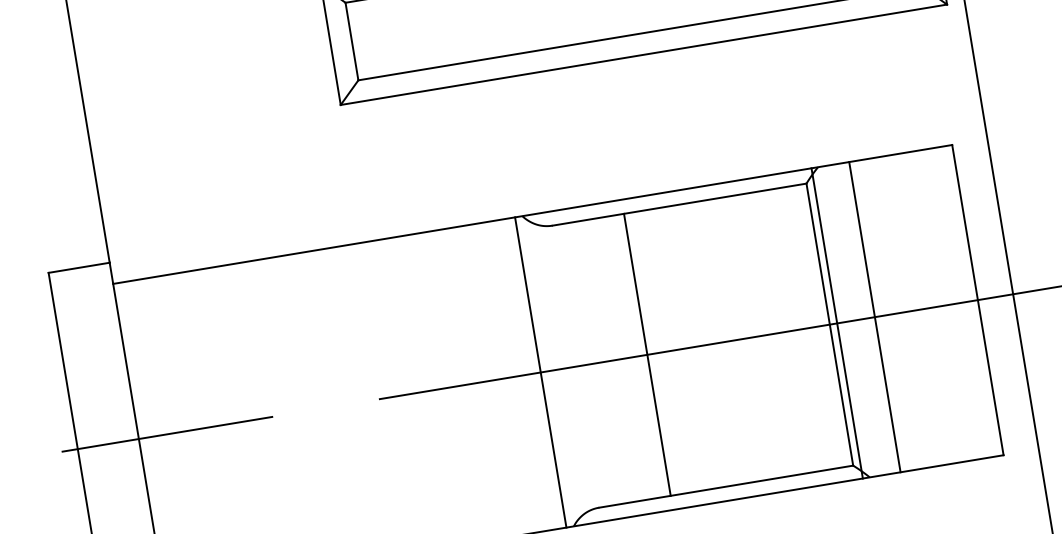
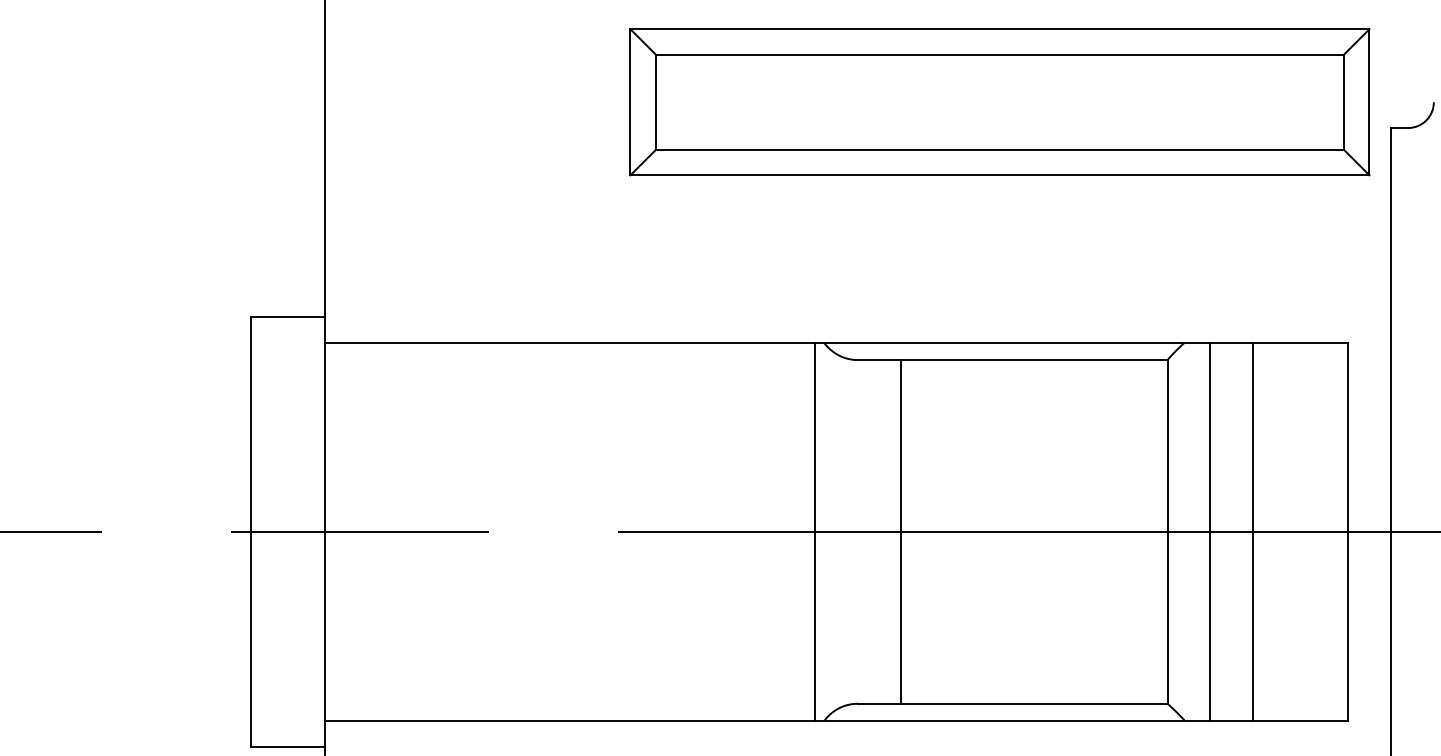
line: (874, 316) -> (1253, 531), moved
line: (837, 323) -> (1210, 531), moved
line: (647, 354) -> (901, 531), moved

